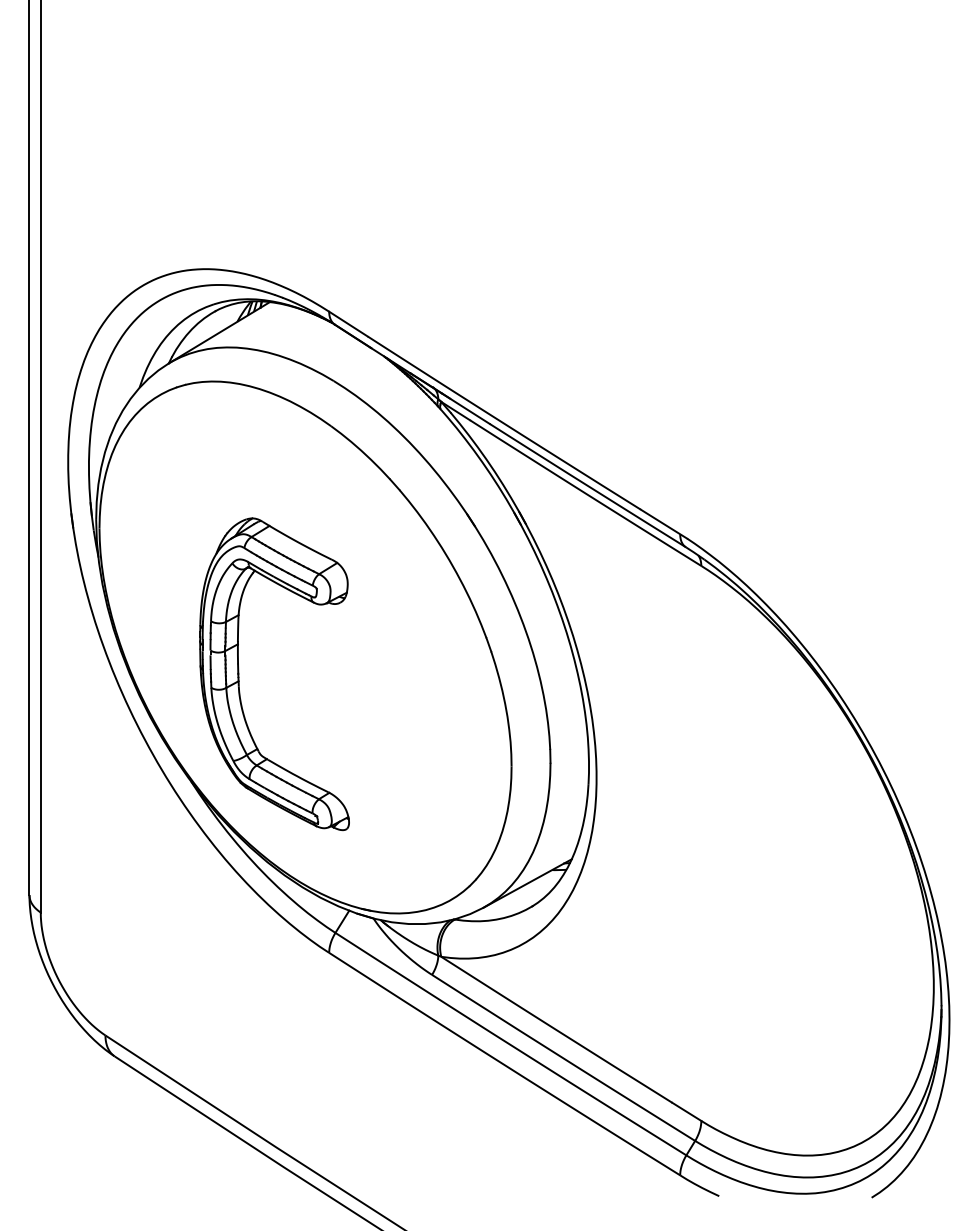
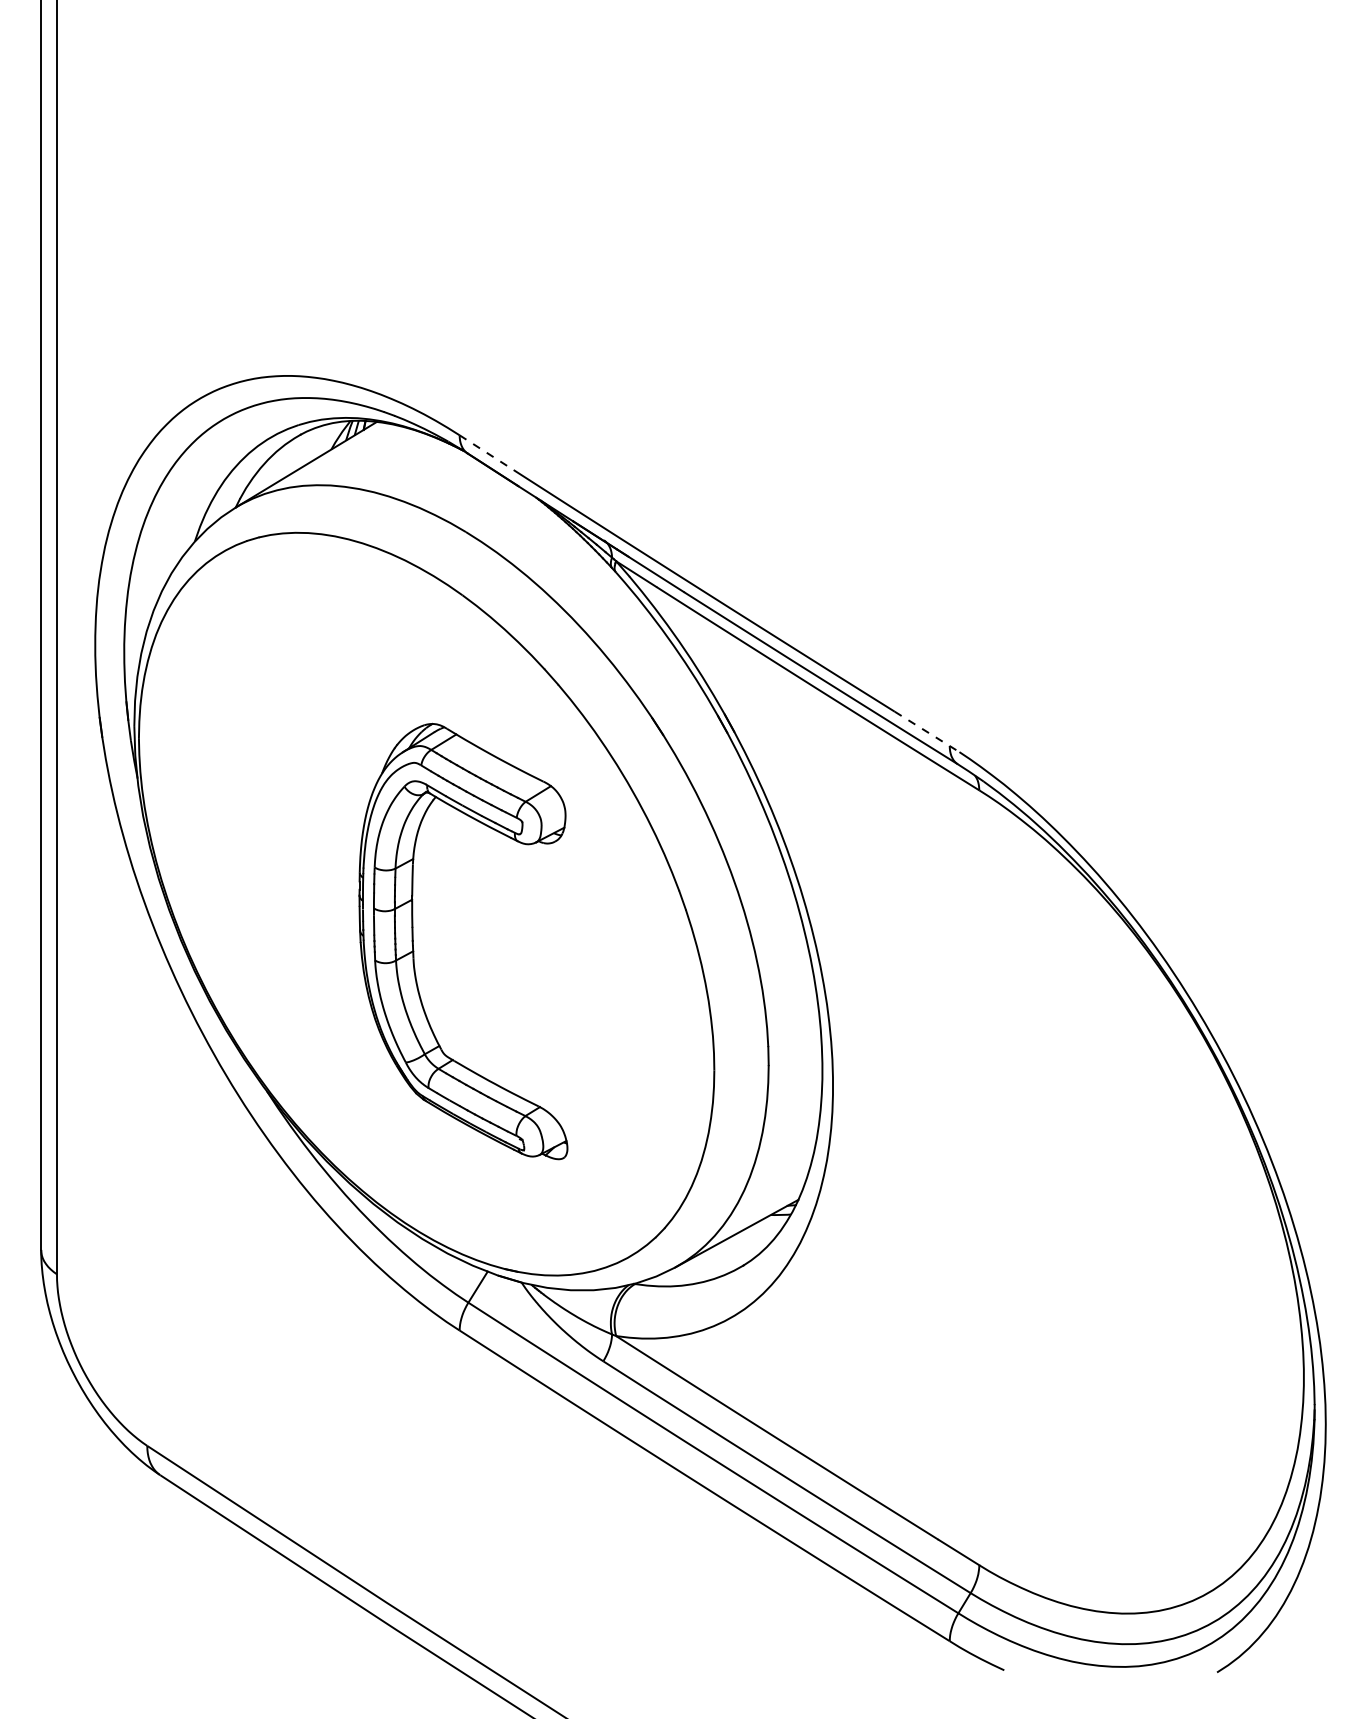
line: (349, 324) -> (487, 452), solid -> dashed
line: (664, 524) -> (927, 732), solid -> dashed
part: (239, 680) -> (414, 950), moved

